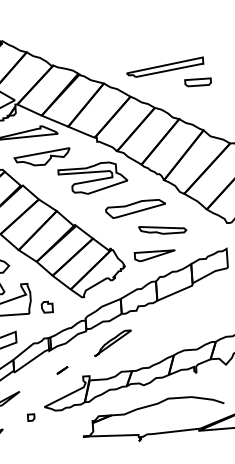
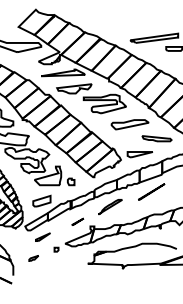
part: (161, 229) -> (156, 138), moved
line: (177, 313) -> (151, 191), added
part: (61, 370) -> (77, 221), size x1.67

